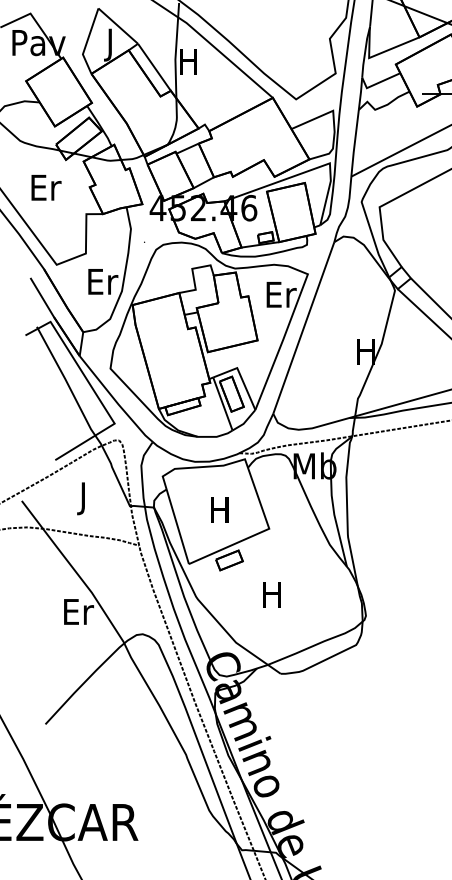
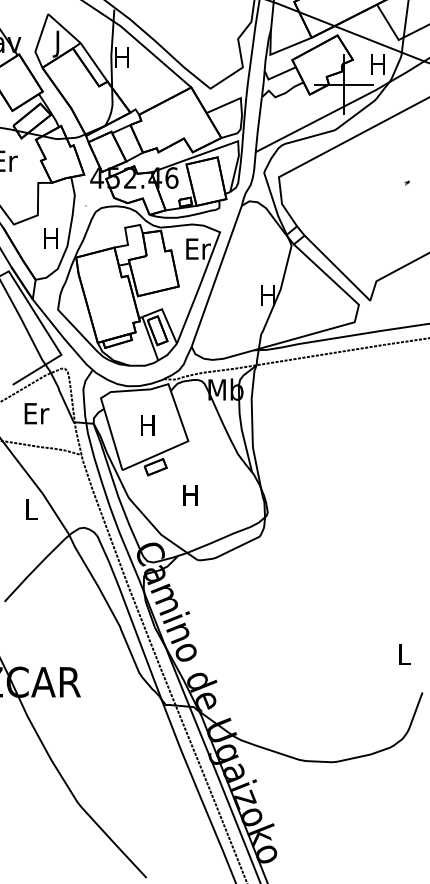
text: (102, 280) -> (51, 237), Er -> H
text: (84, 498) -> (36, 416), J -> Er
text: (79, 610) -> (32, 508), Er -> L

